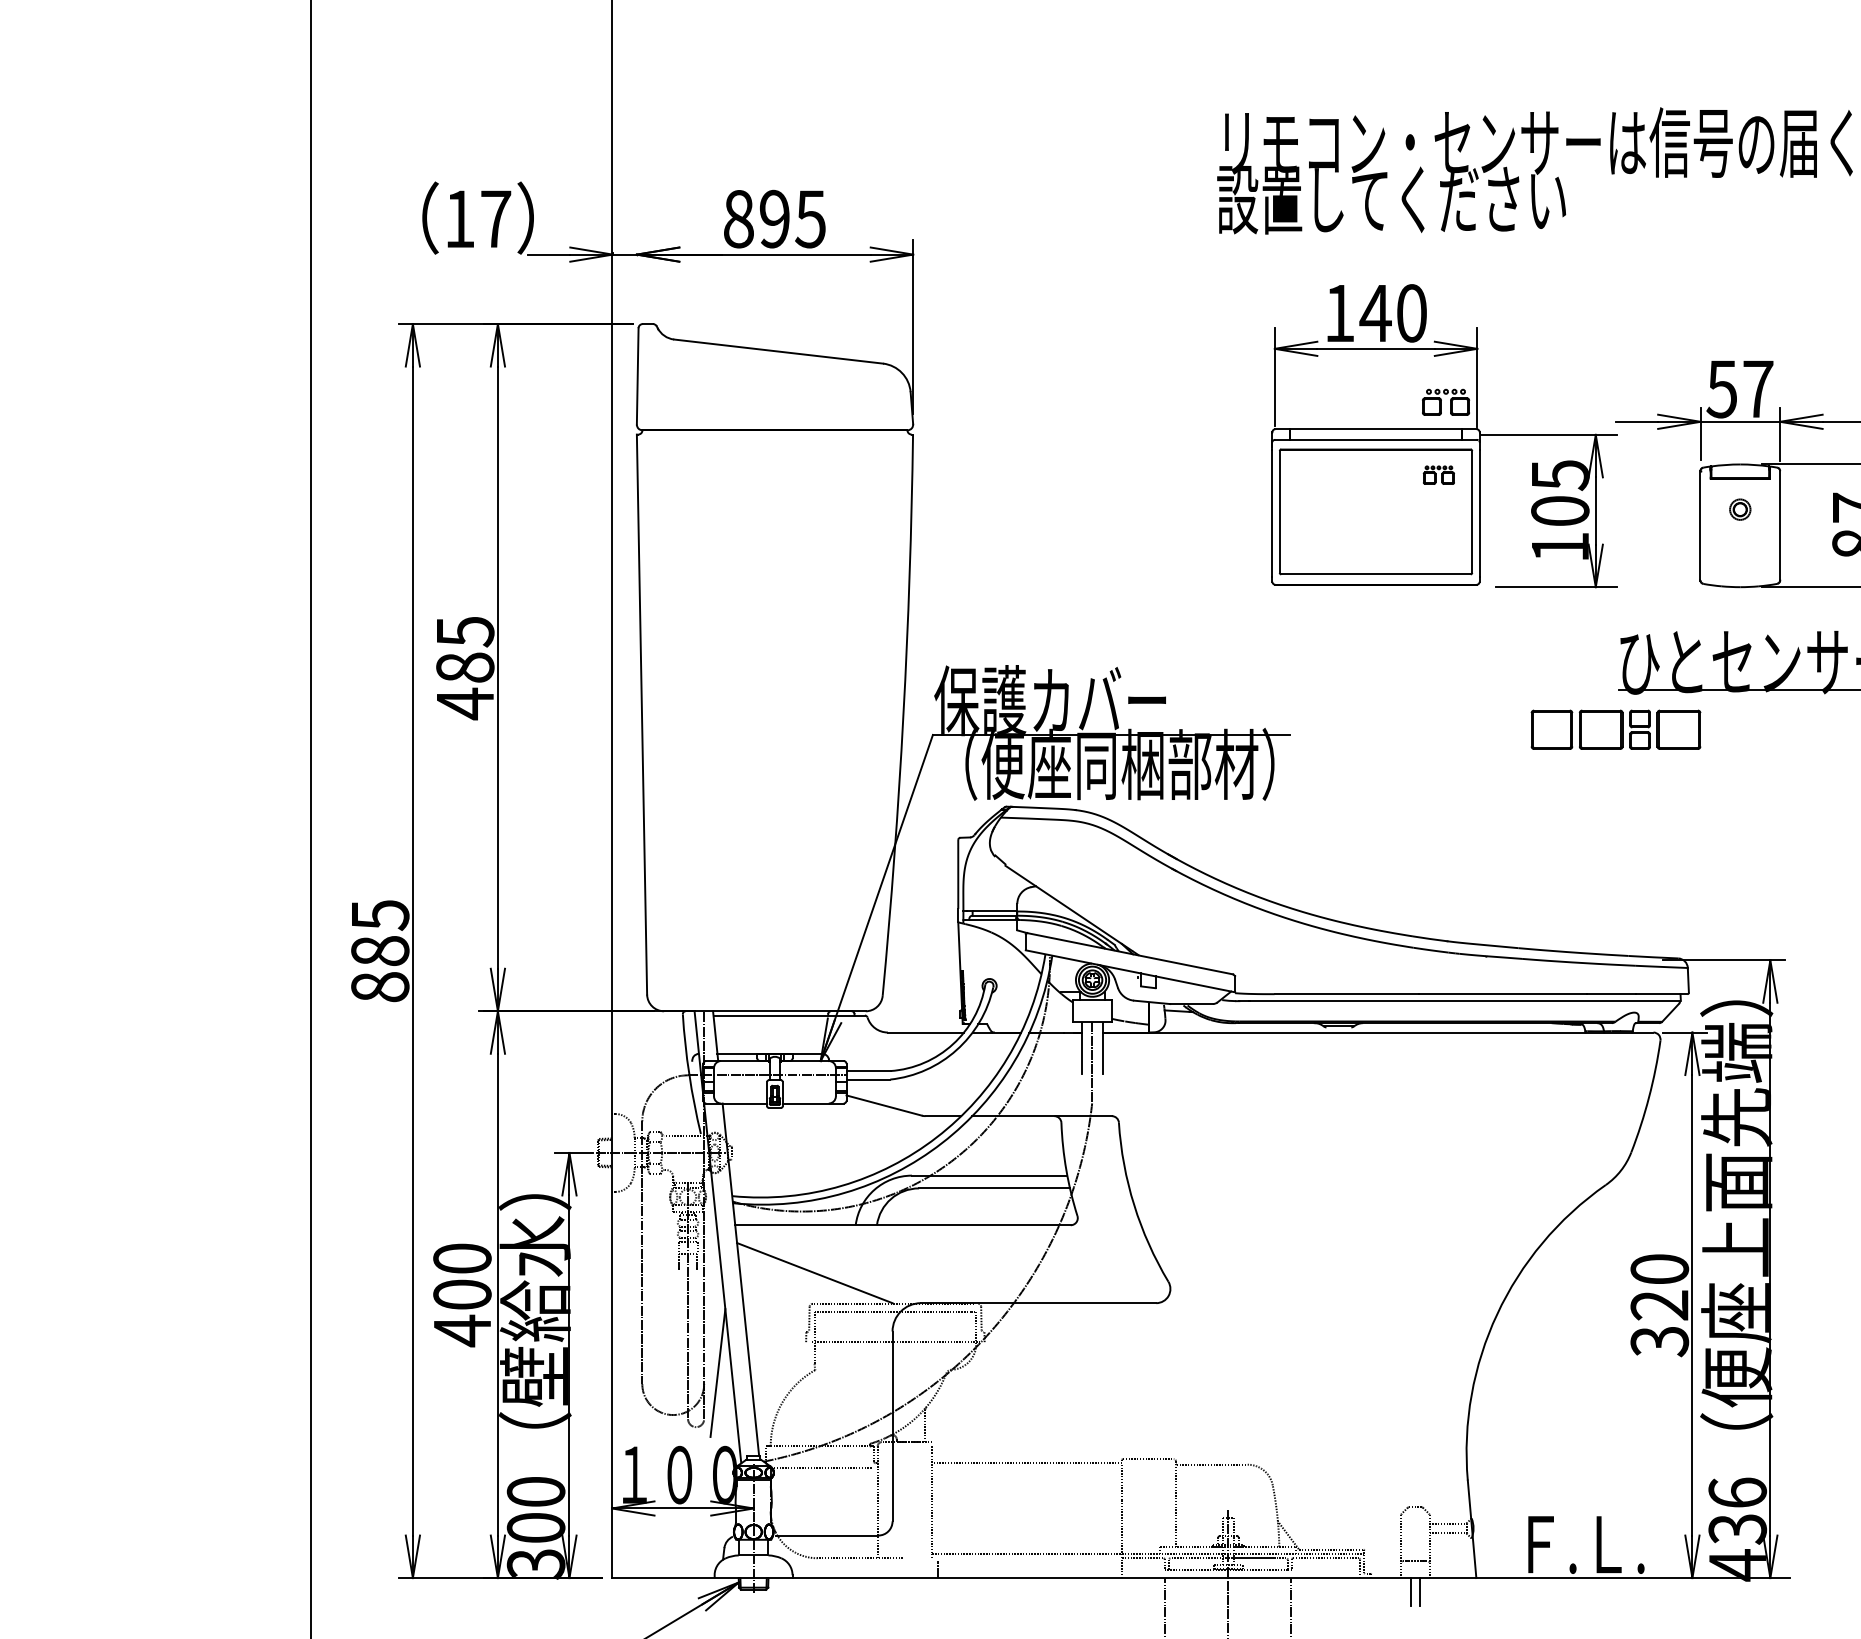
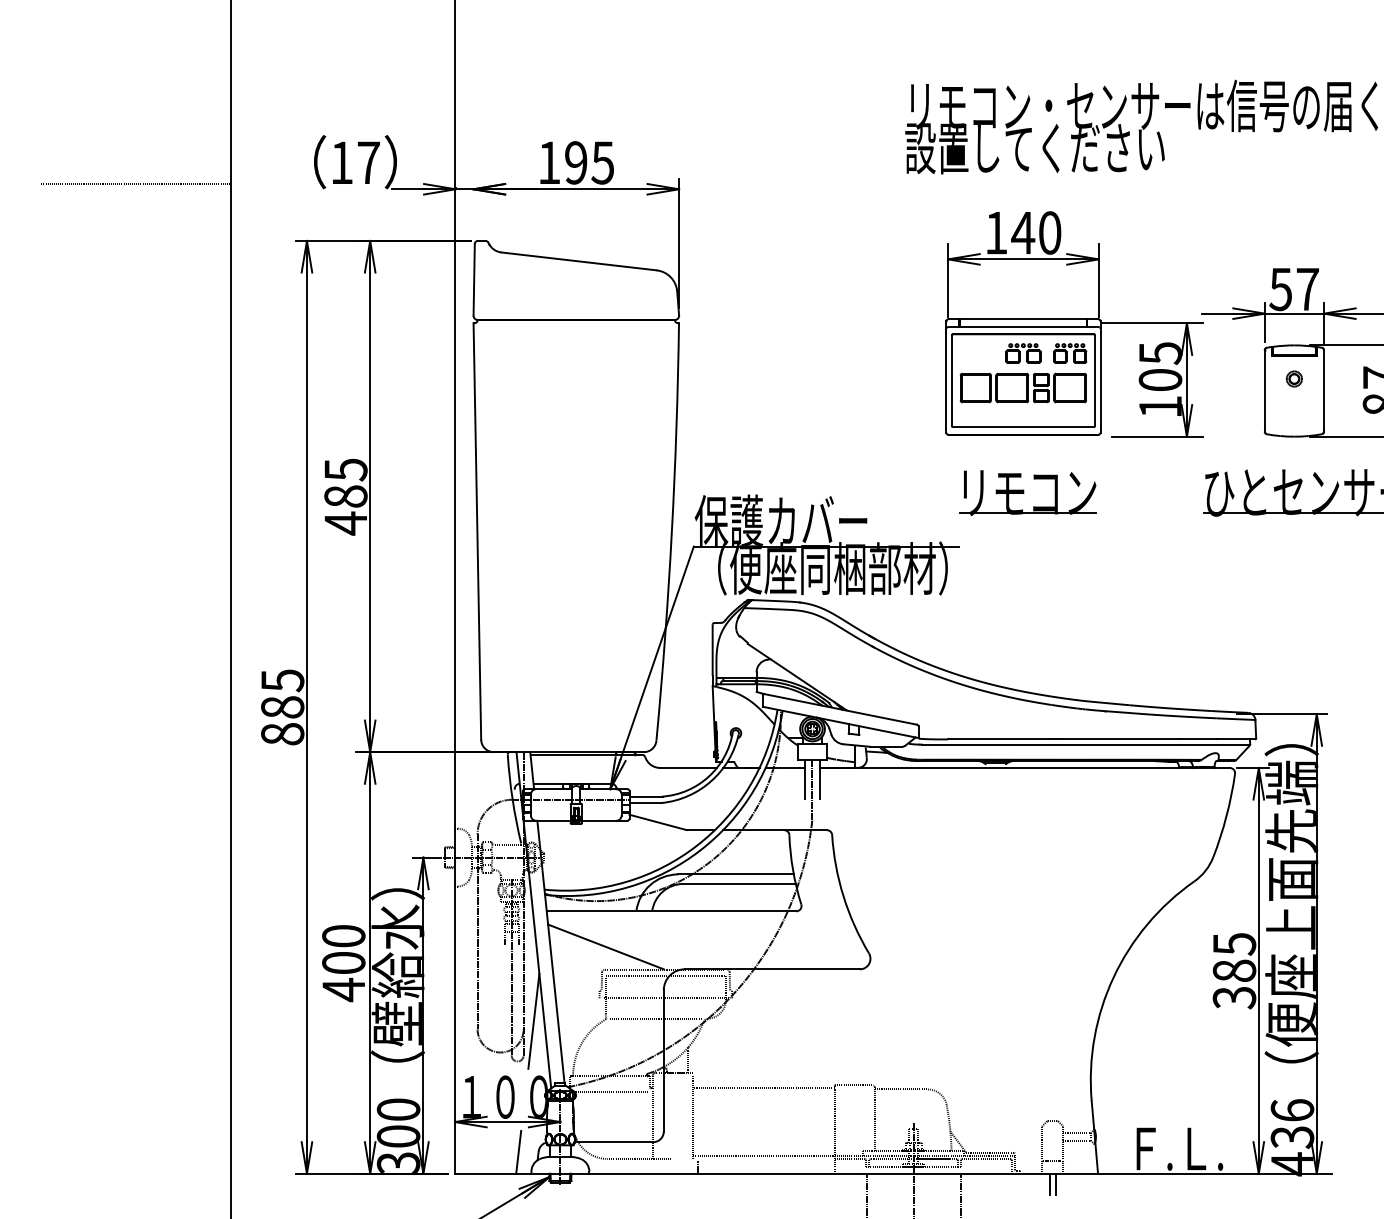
text: (738, 219) -> (549, 163), 895 -> 195
line: (182, 247) -> (135, 183), added
part: (1446, 401) -> (1023, 352), moved
part: (1438, 474) -> (1069, 352), size x1.43
part: (1382, 662) -> (1028, 492), added
part: (1615, 729) -> (1023, 387), moved
text: (1659, 1287) -> (1234, 957), 320 -> 385
line: (881, 1369) -> (655, 1018), added
line: (697, 1549) -> (518, 1152), added

